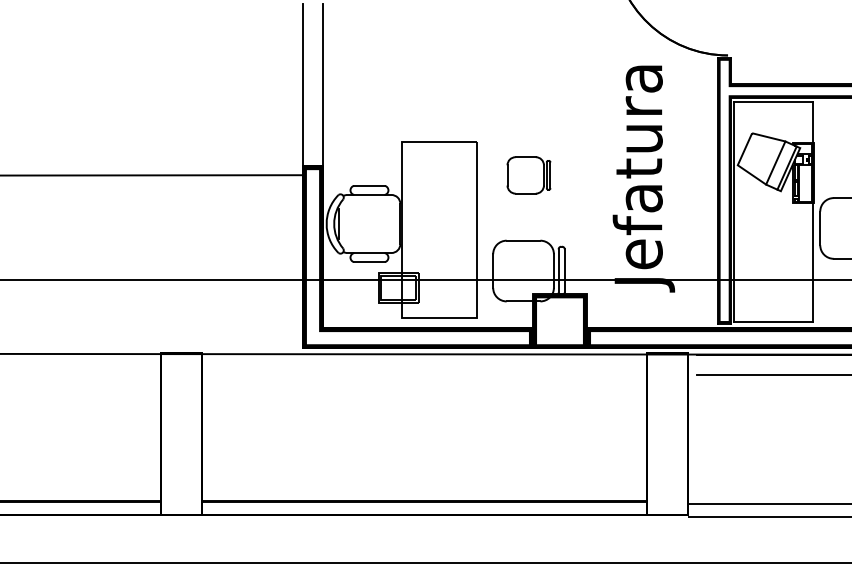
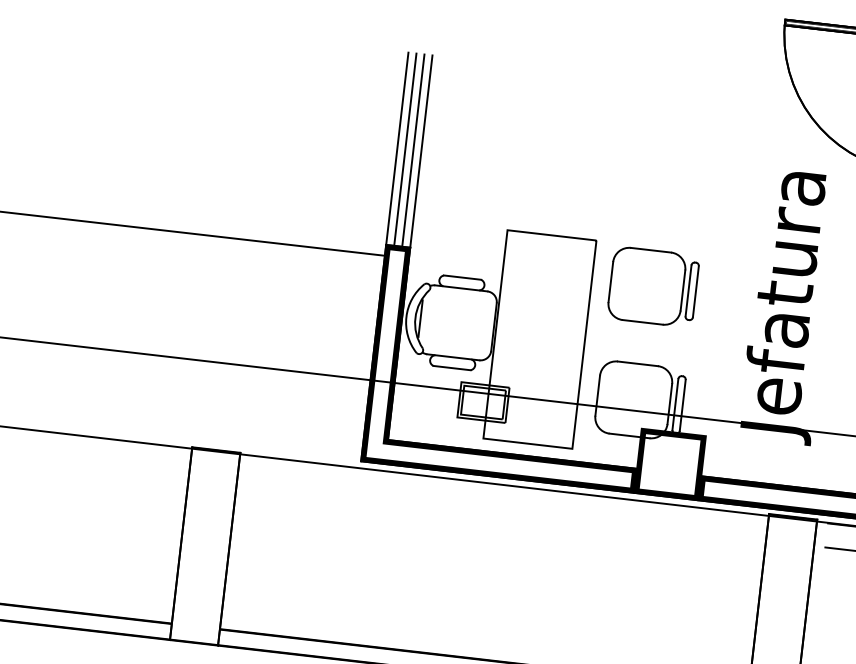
line: (309, 85) -> (405, 150), added
line: (316, 85) -> (413, 151), added
part: (528, 175) -> (652, 287), size x1.67

